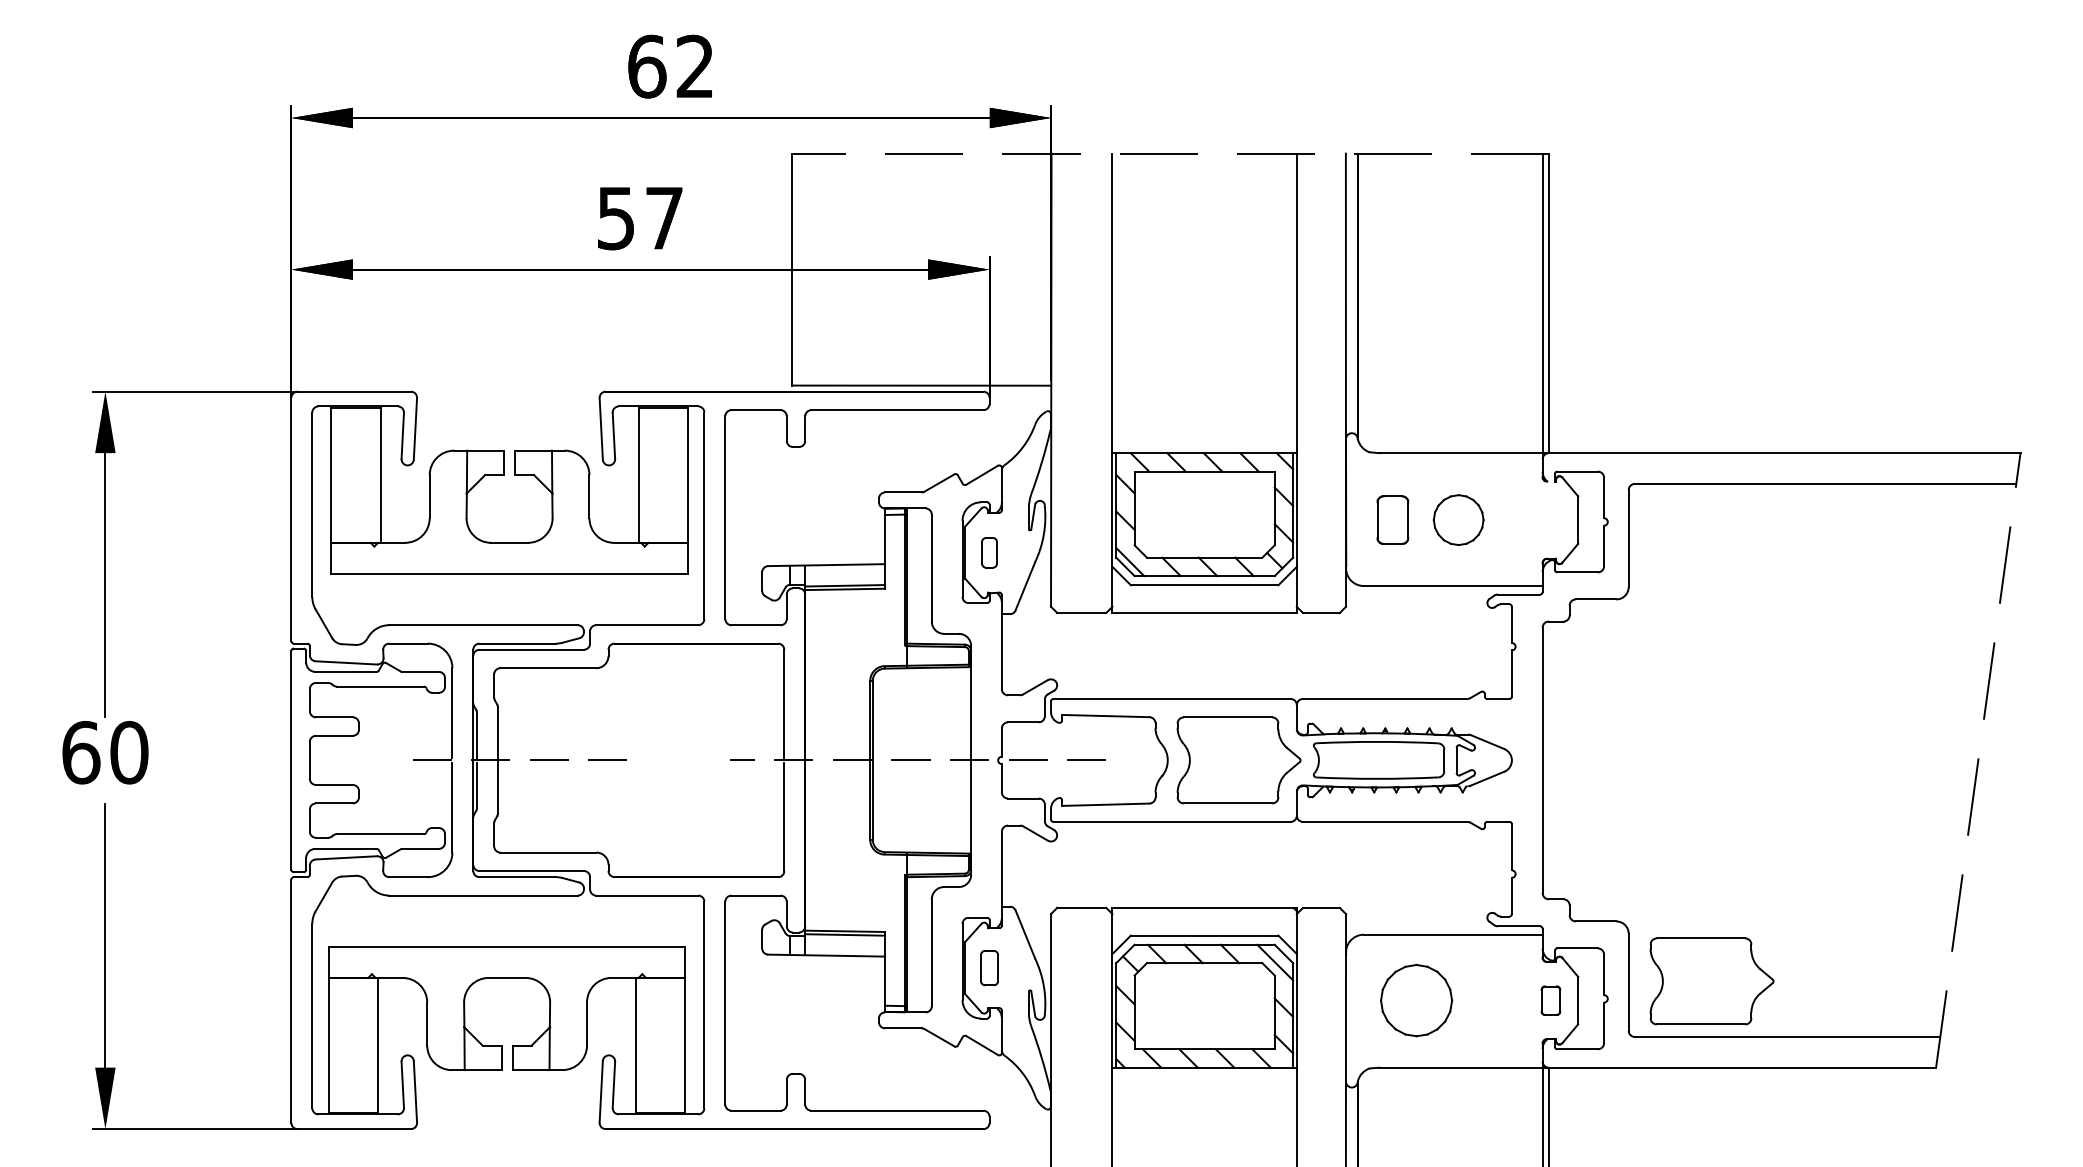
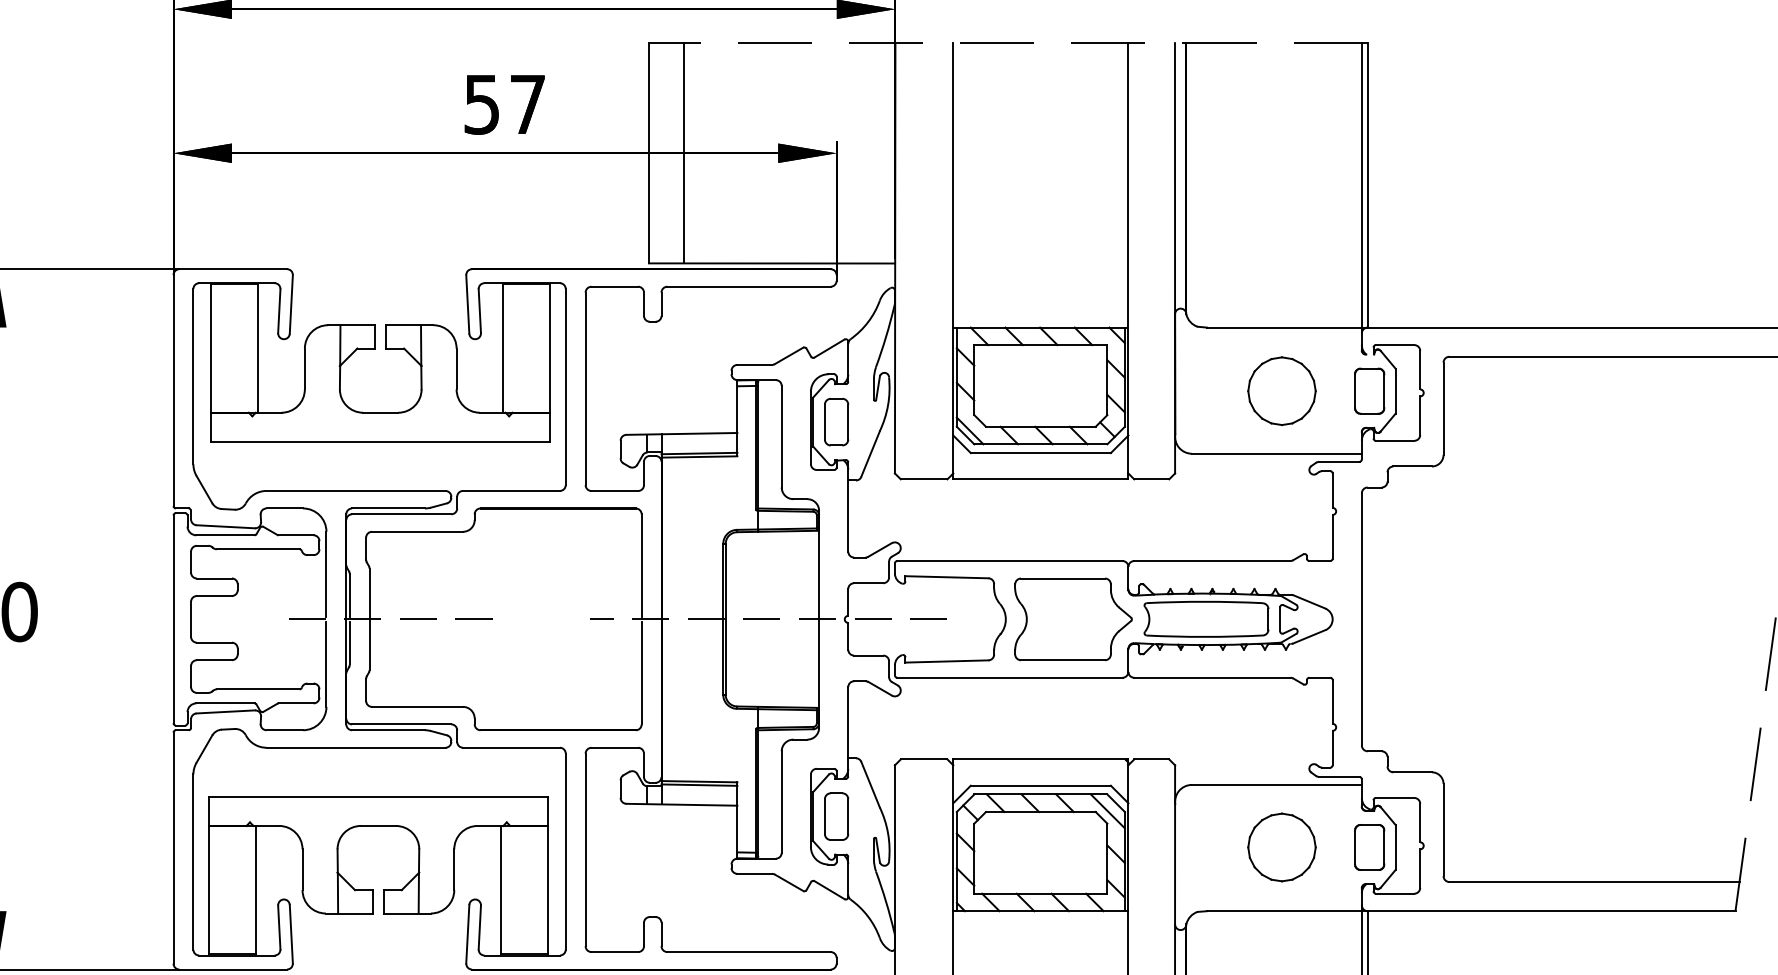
line: (828, 269) -> (683, 153), added
part: (1392, 519) -> (1369, 390), moved
part: (1458, 519) -> (1281, 390), size x1.43
part: (989, 552) -> (836, 421), size x1.67
part: (989, 967) -> (836, 816), size x1.43
part: (1711, 981) -> (1522, 829), removed
part: (1416, 1000) -> (1281, 847), moved
part: (1550, 1000) -> (1369, 847), size x1.67

